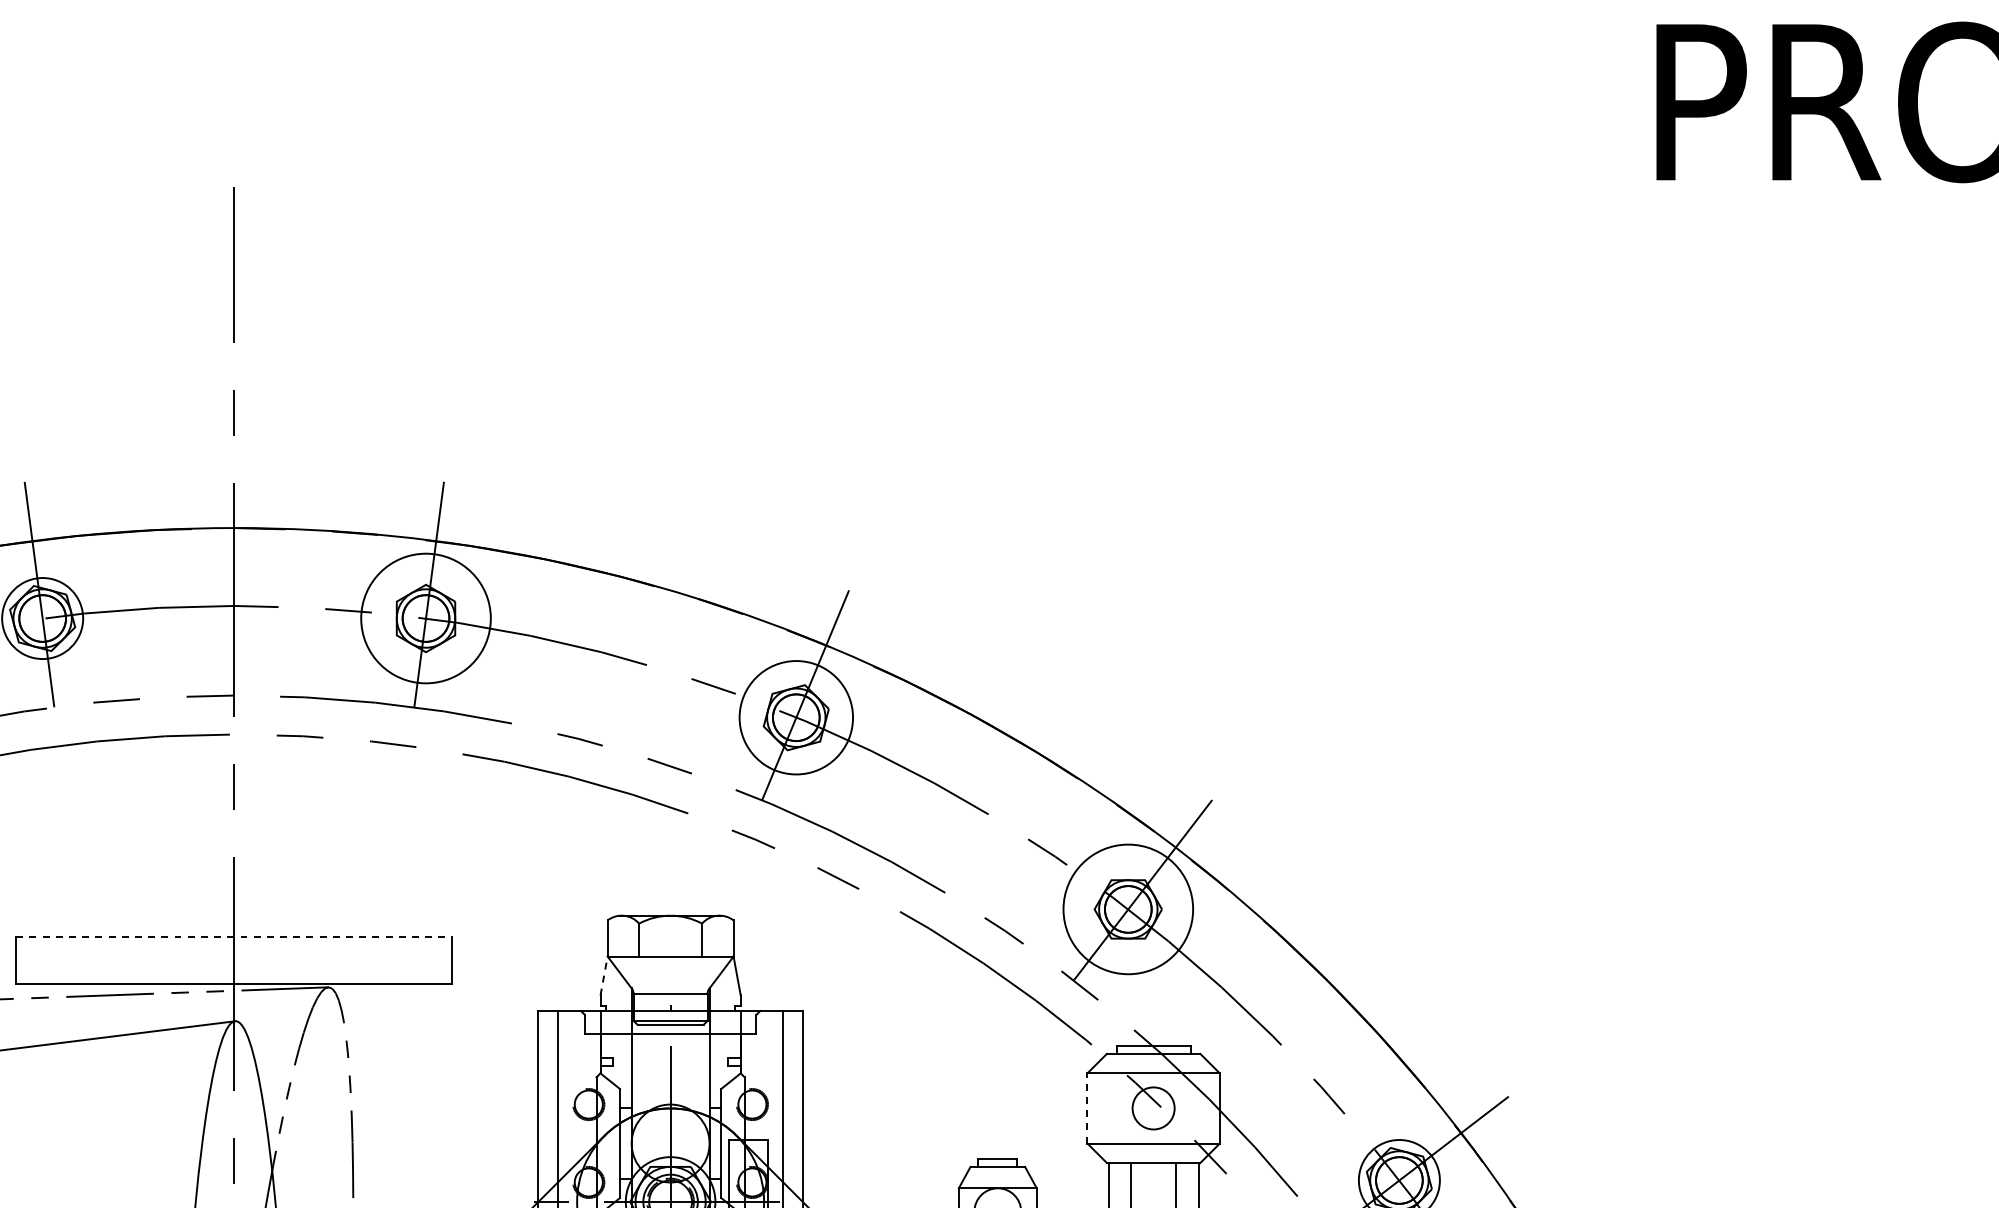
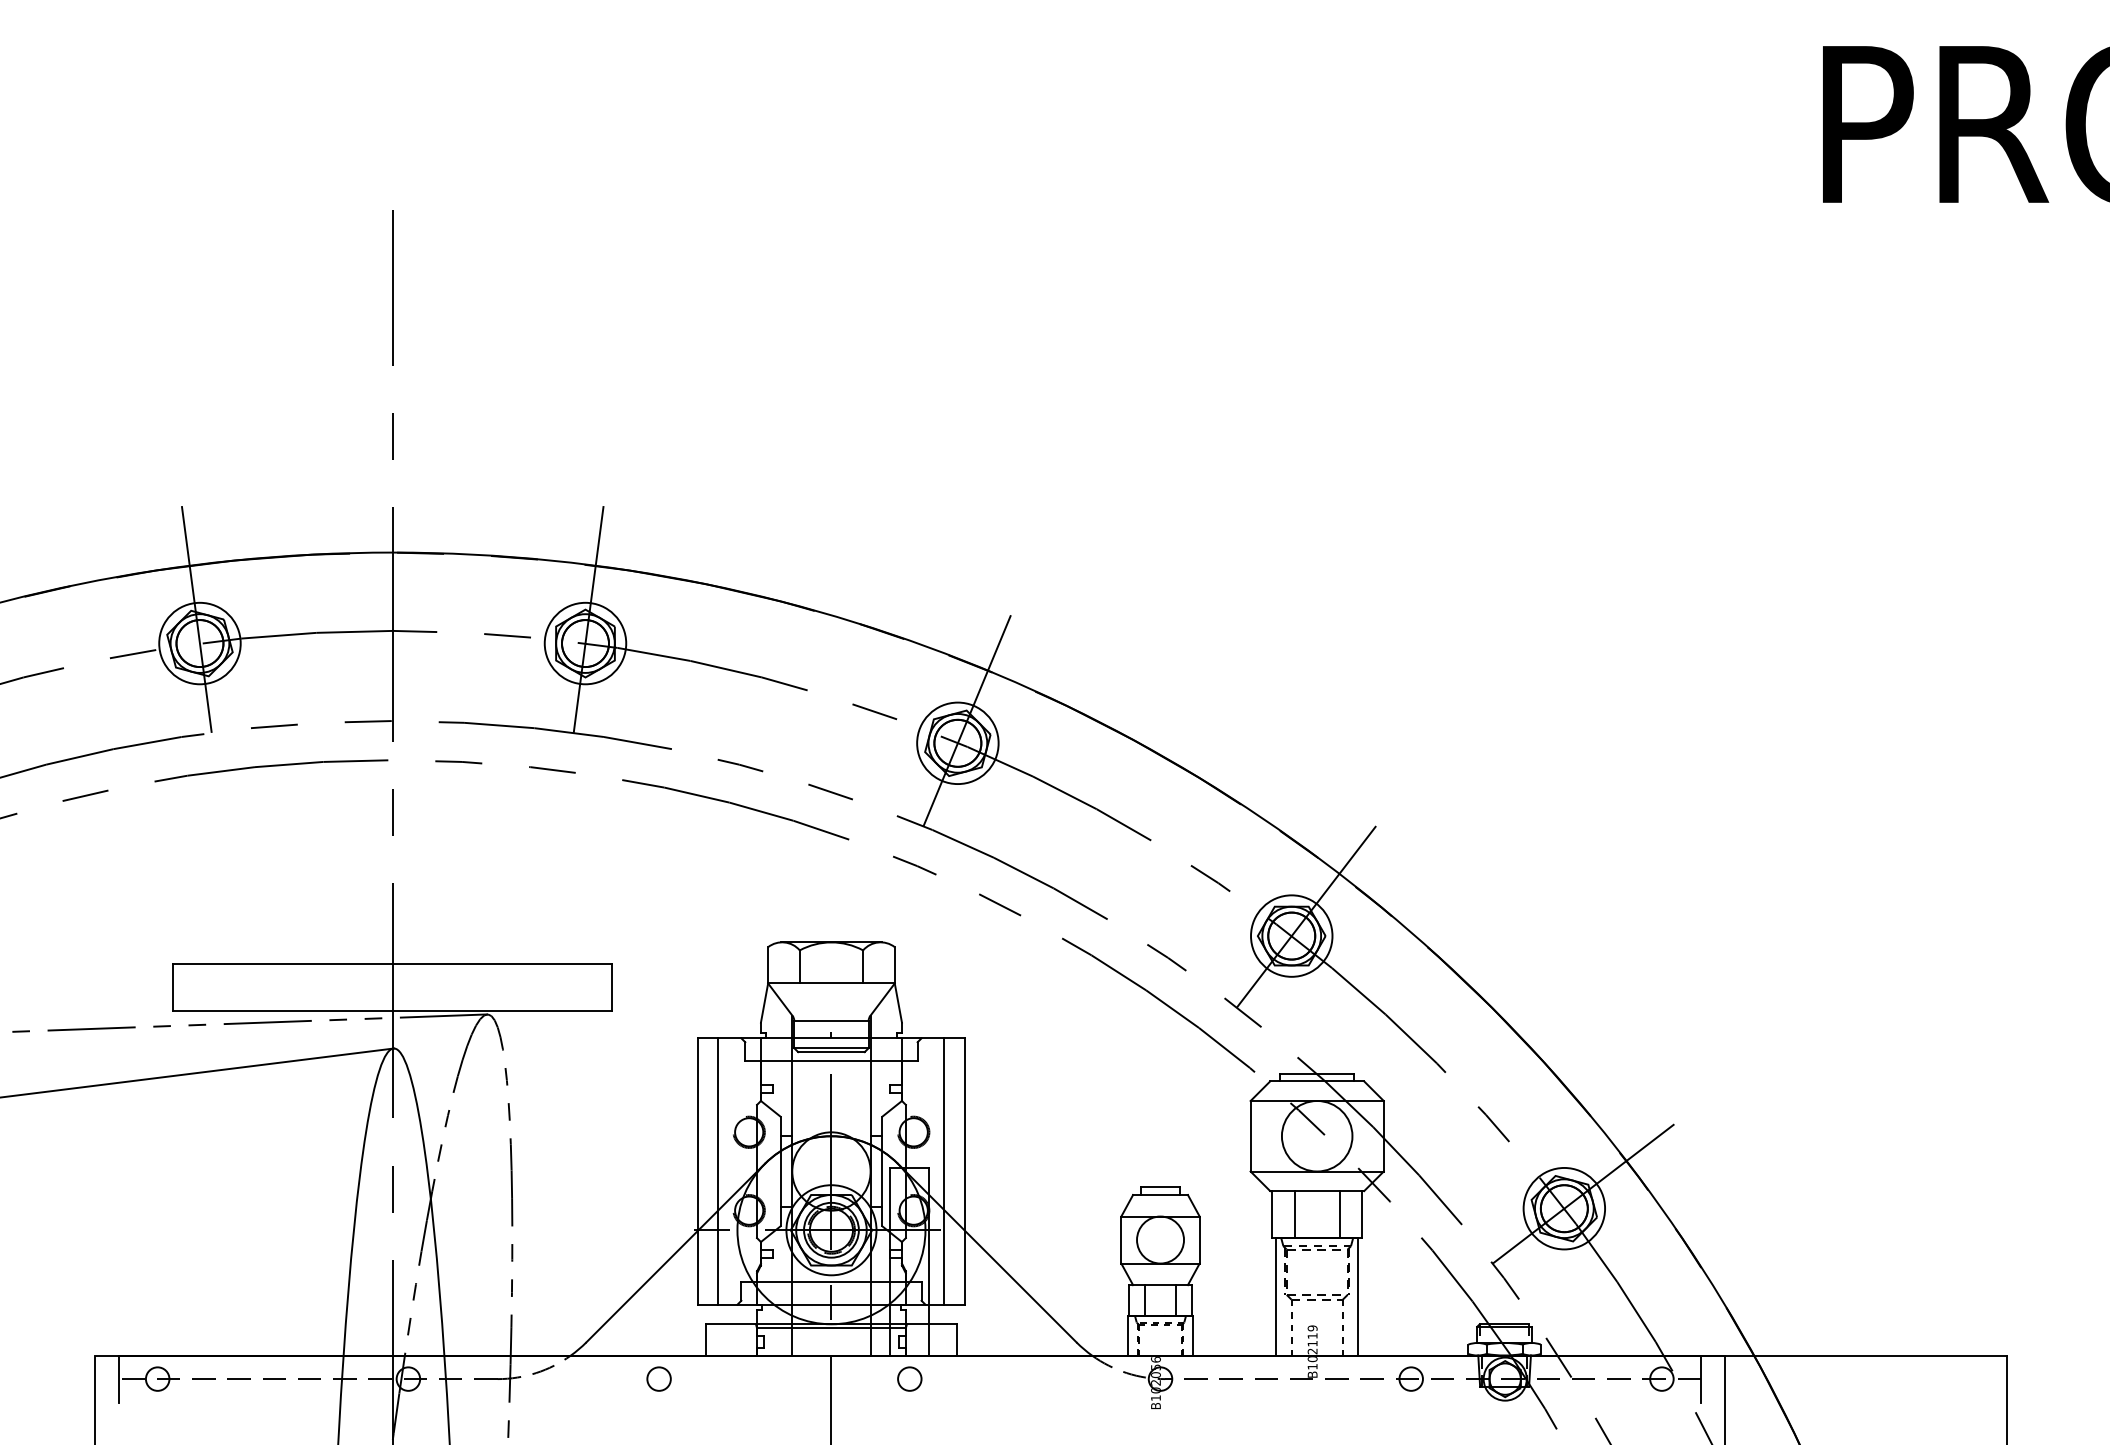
circle: (426, 618) -> (585, 643), size x0.62
circle: (795, 717) -> (957, 743), size x0.71
circle: (1128, 908) -> (1291, 935), size x0.62
line: (235, 936) -> (393, 963), dashed -> solid
line: (604, 976) -> (764, 1003), dashed -> solid
line: (1087, 1107) -> (1250, 1135), dashed -> solid
circle: (1152, 1107) -> (1316, 1135), size x1.67

